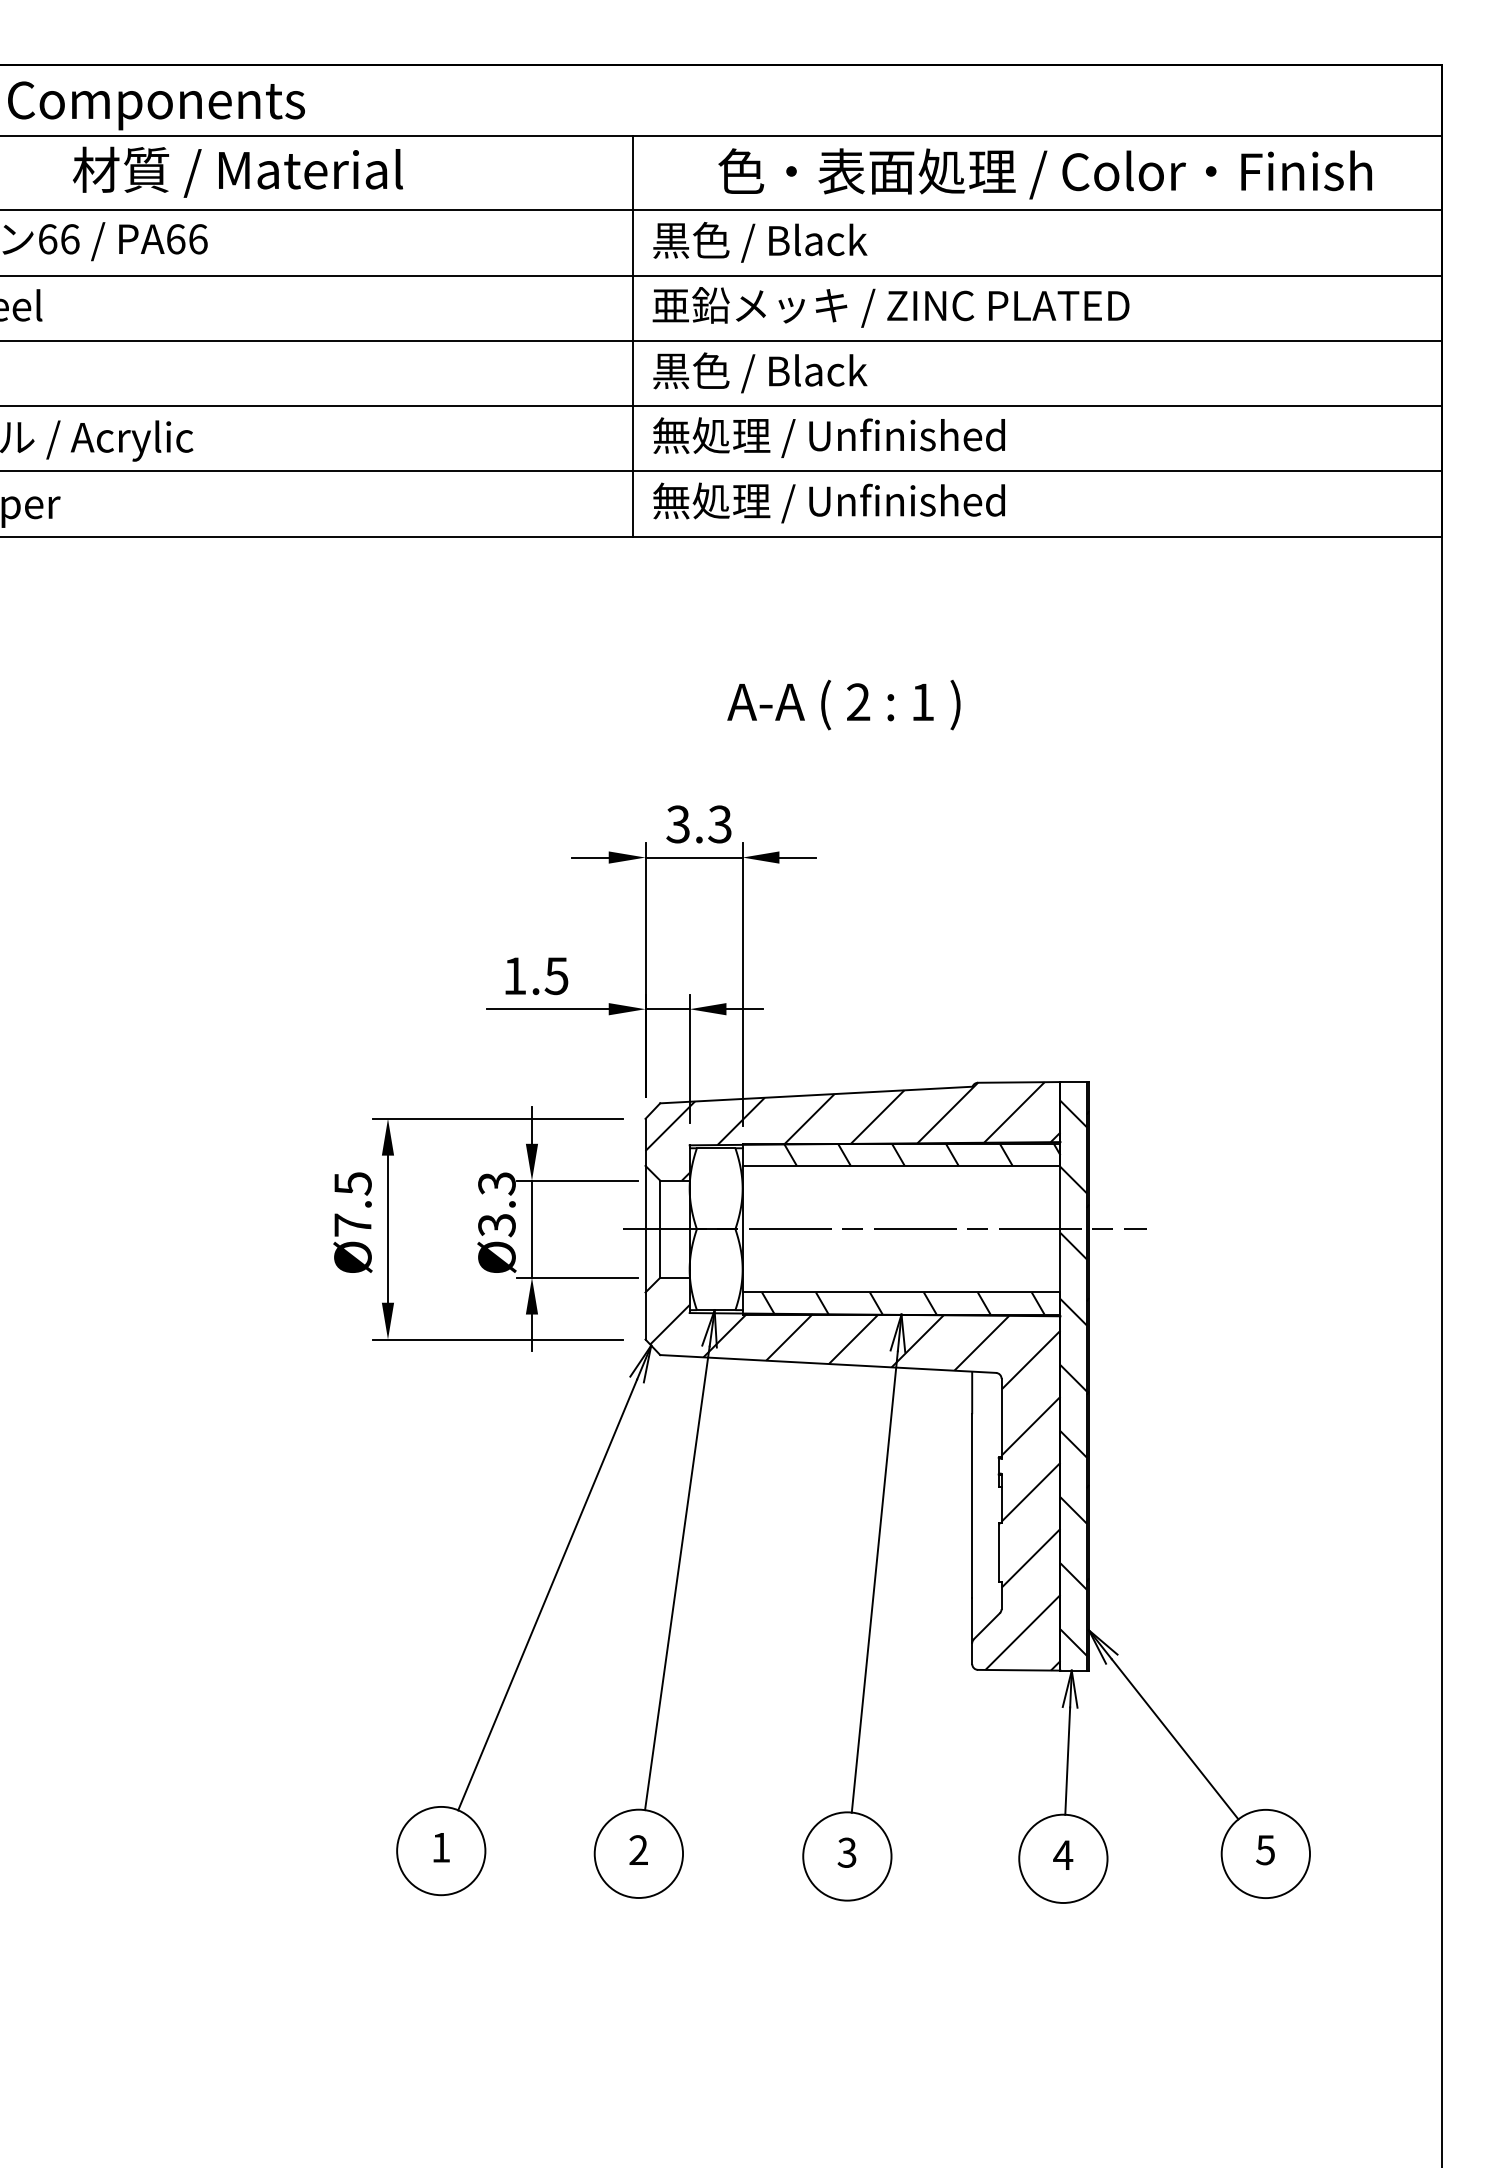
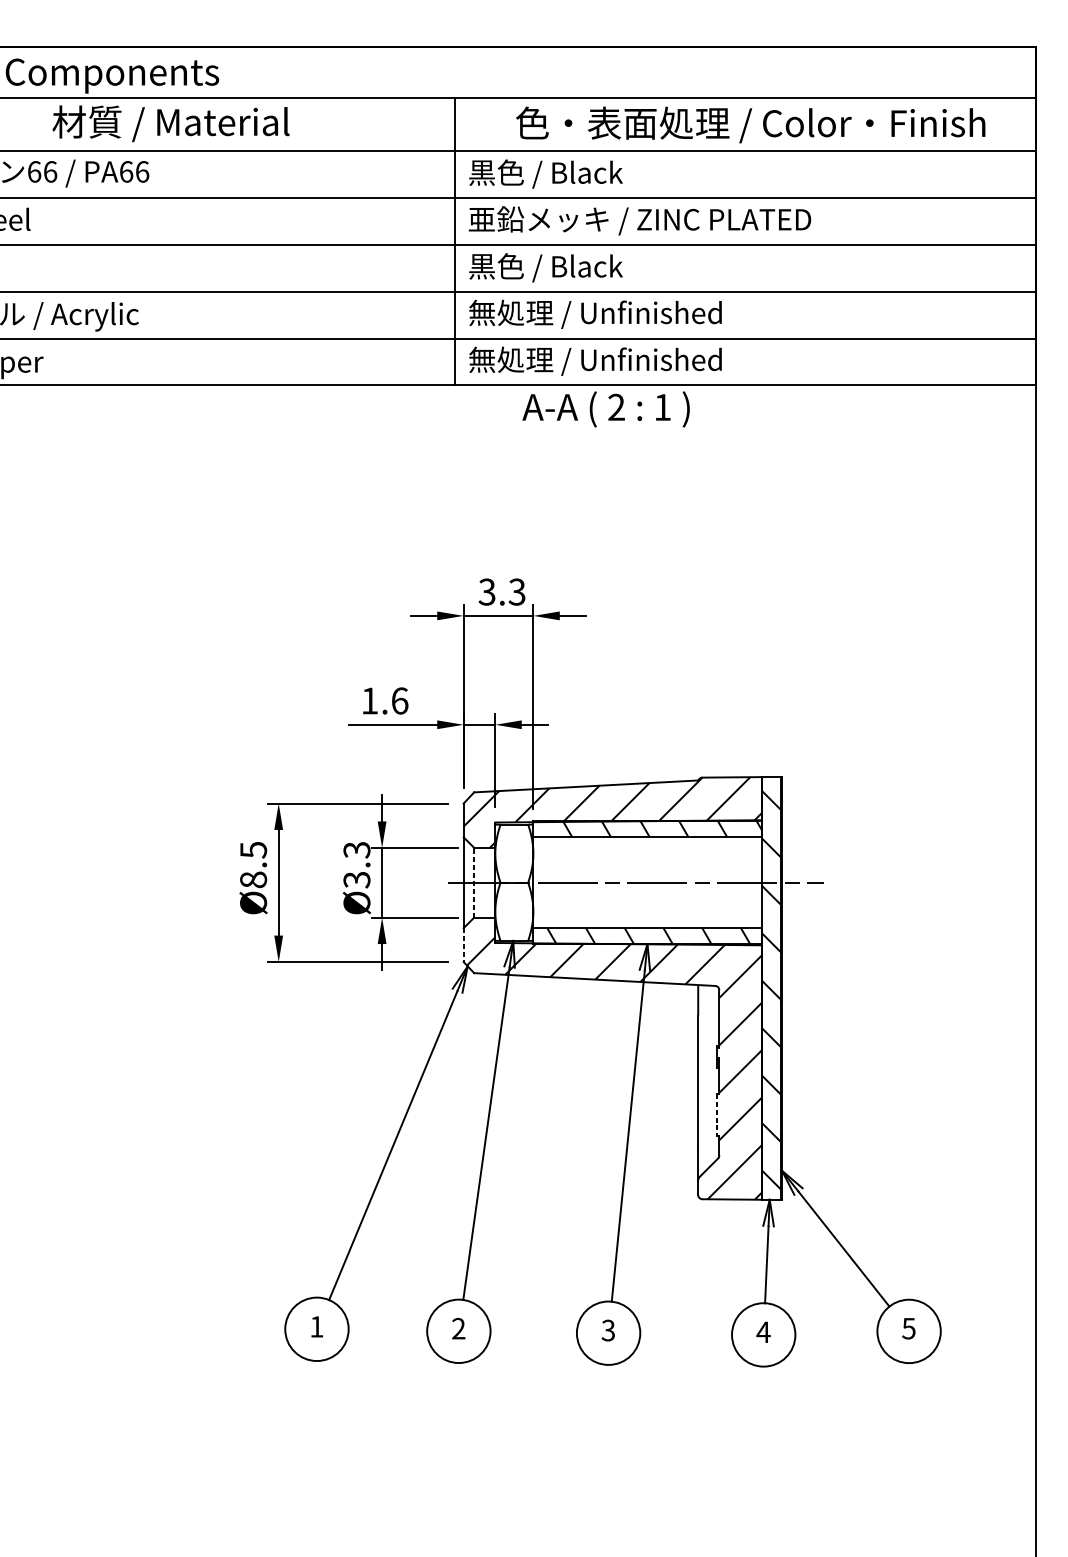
text: (843, 704) -> (605, 409), moved
text: (556, 976) -> (399, 701), 1.5 -> 1.6
text: (352, 1224) -> (253, 879), Ø7.5 -> Ø8.5
line: (660, 1229) -> (474, 882), solid -> dashed
line: (645, 1316) -> (463, 945), solid -> dashed
line: (998, 1553) -> (717, 1115), solid -> dashed

